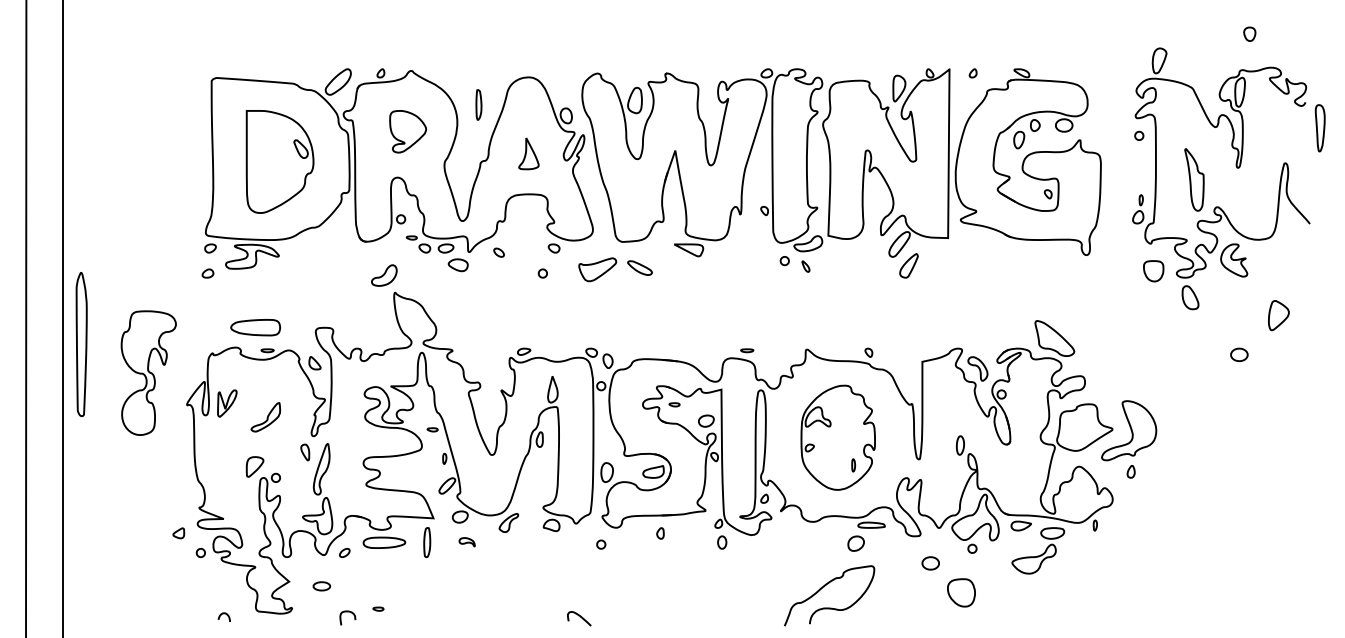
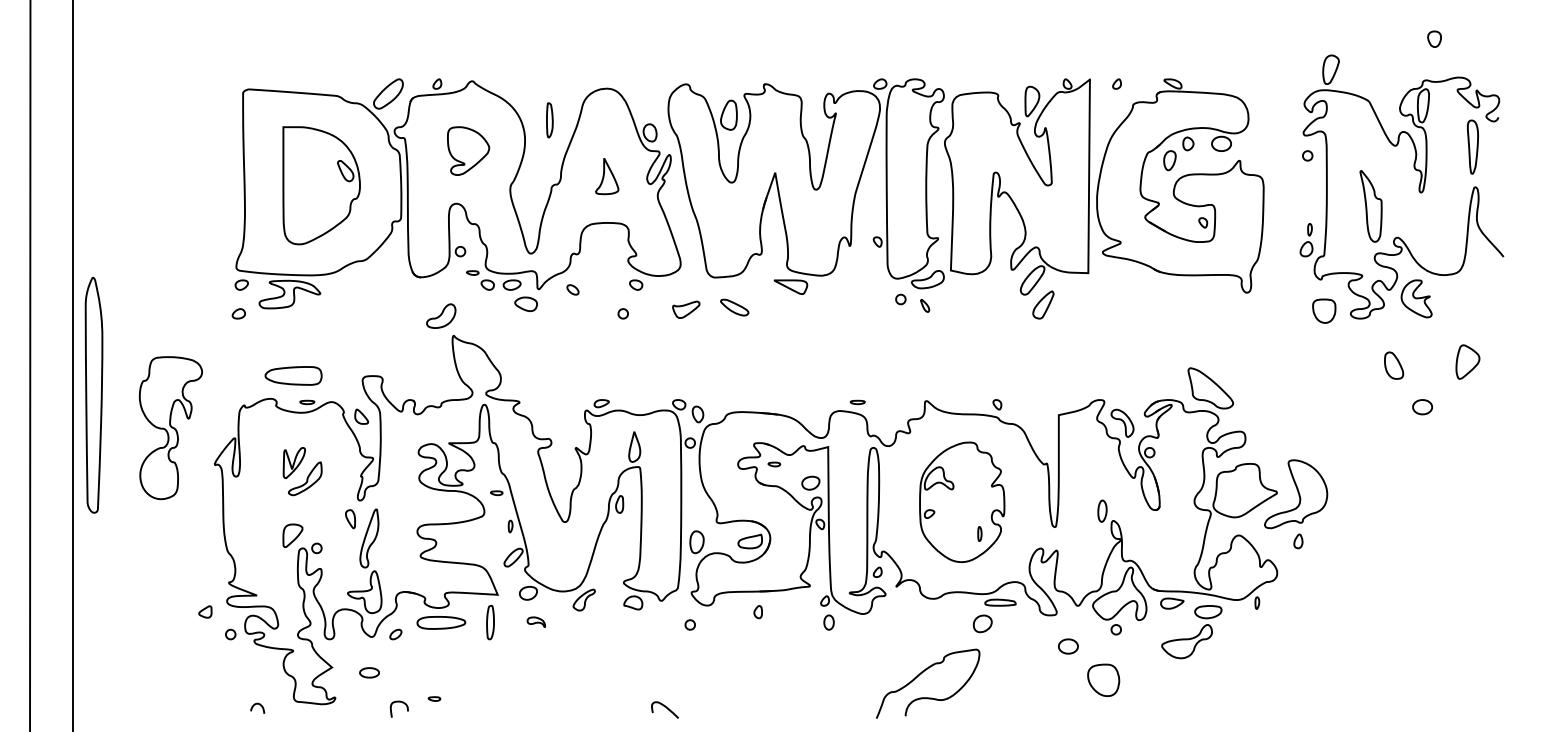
part: (1319, 128) -> (1472, 147), moved
part: (597, 270) -> (685, 310), size x0.62
part: (1190, 297) -> (1394, 365), moved
part: (81, 344) -> (93, 395), size x1.43
part: (227, 403) -> (294, 462), moved
curve: (824, 587) -> (922, 674), moved

